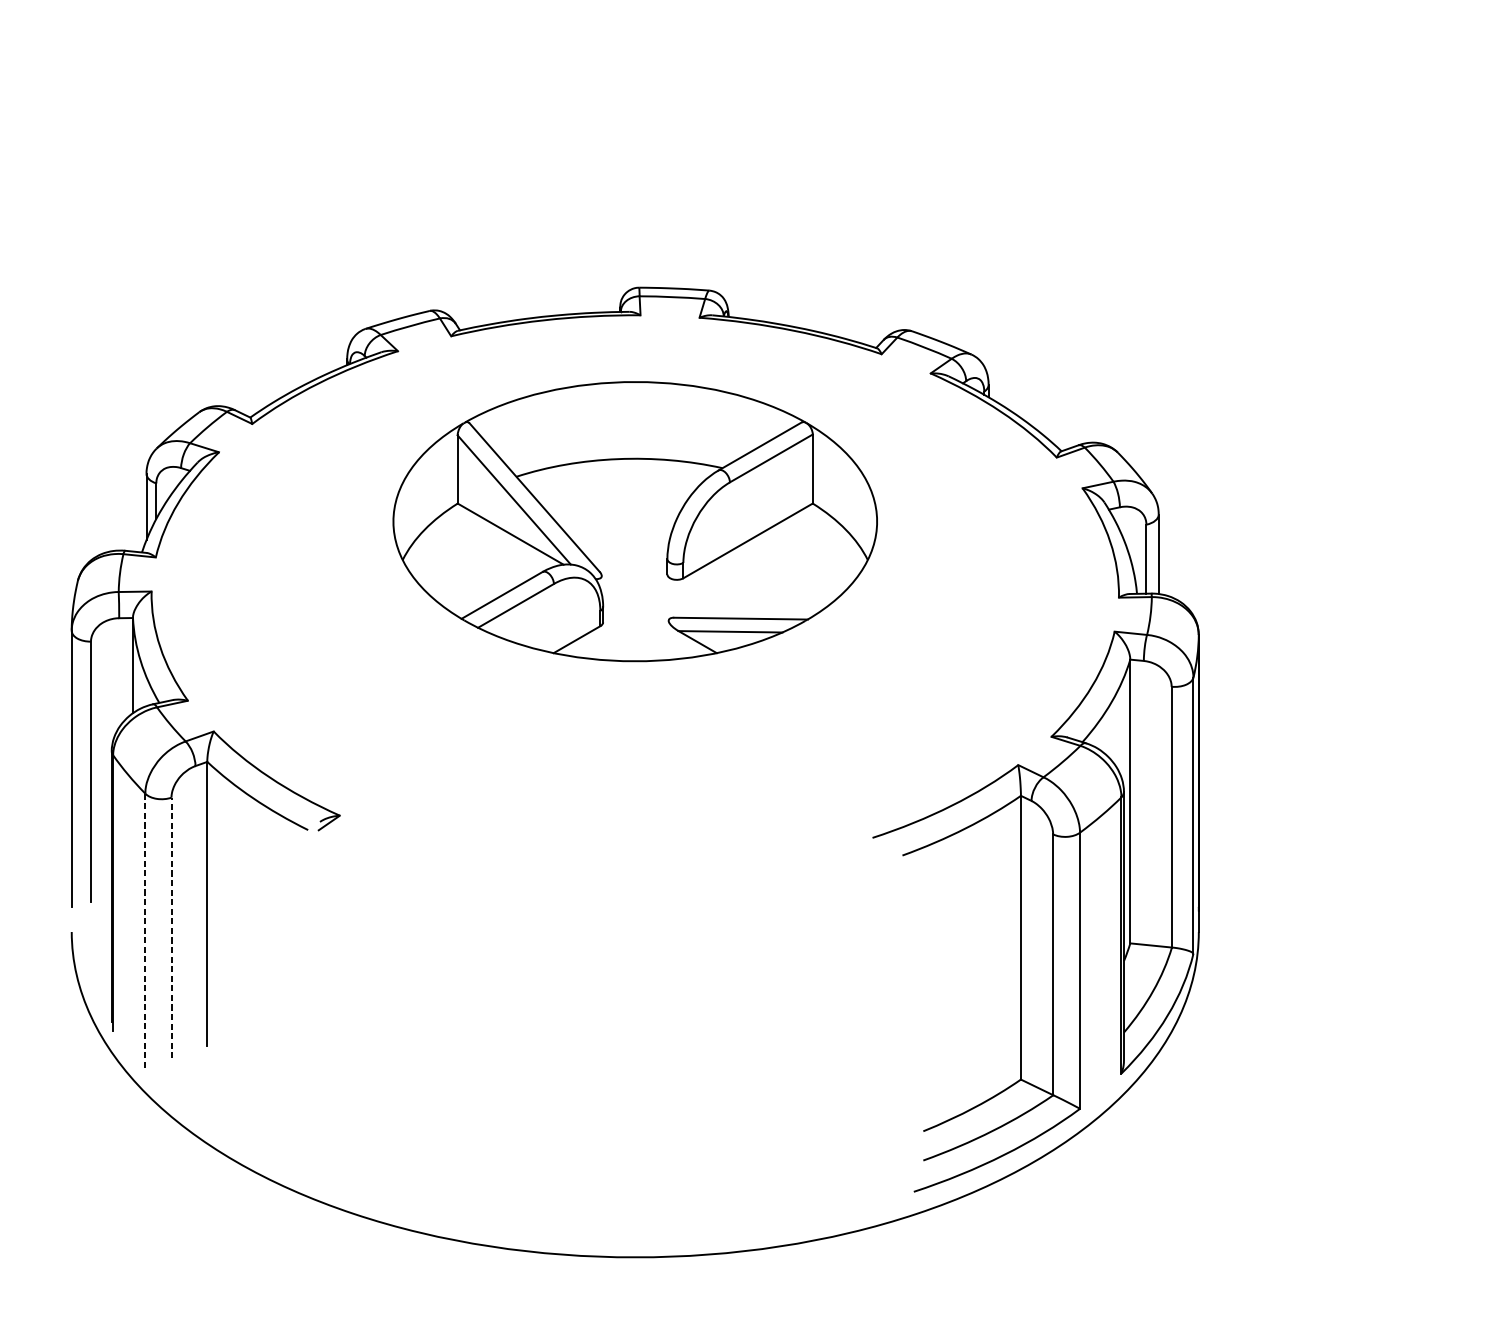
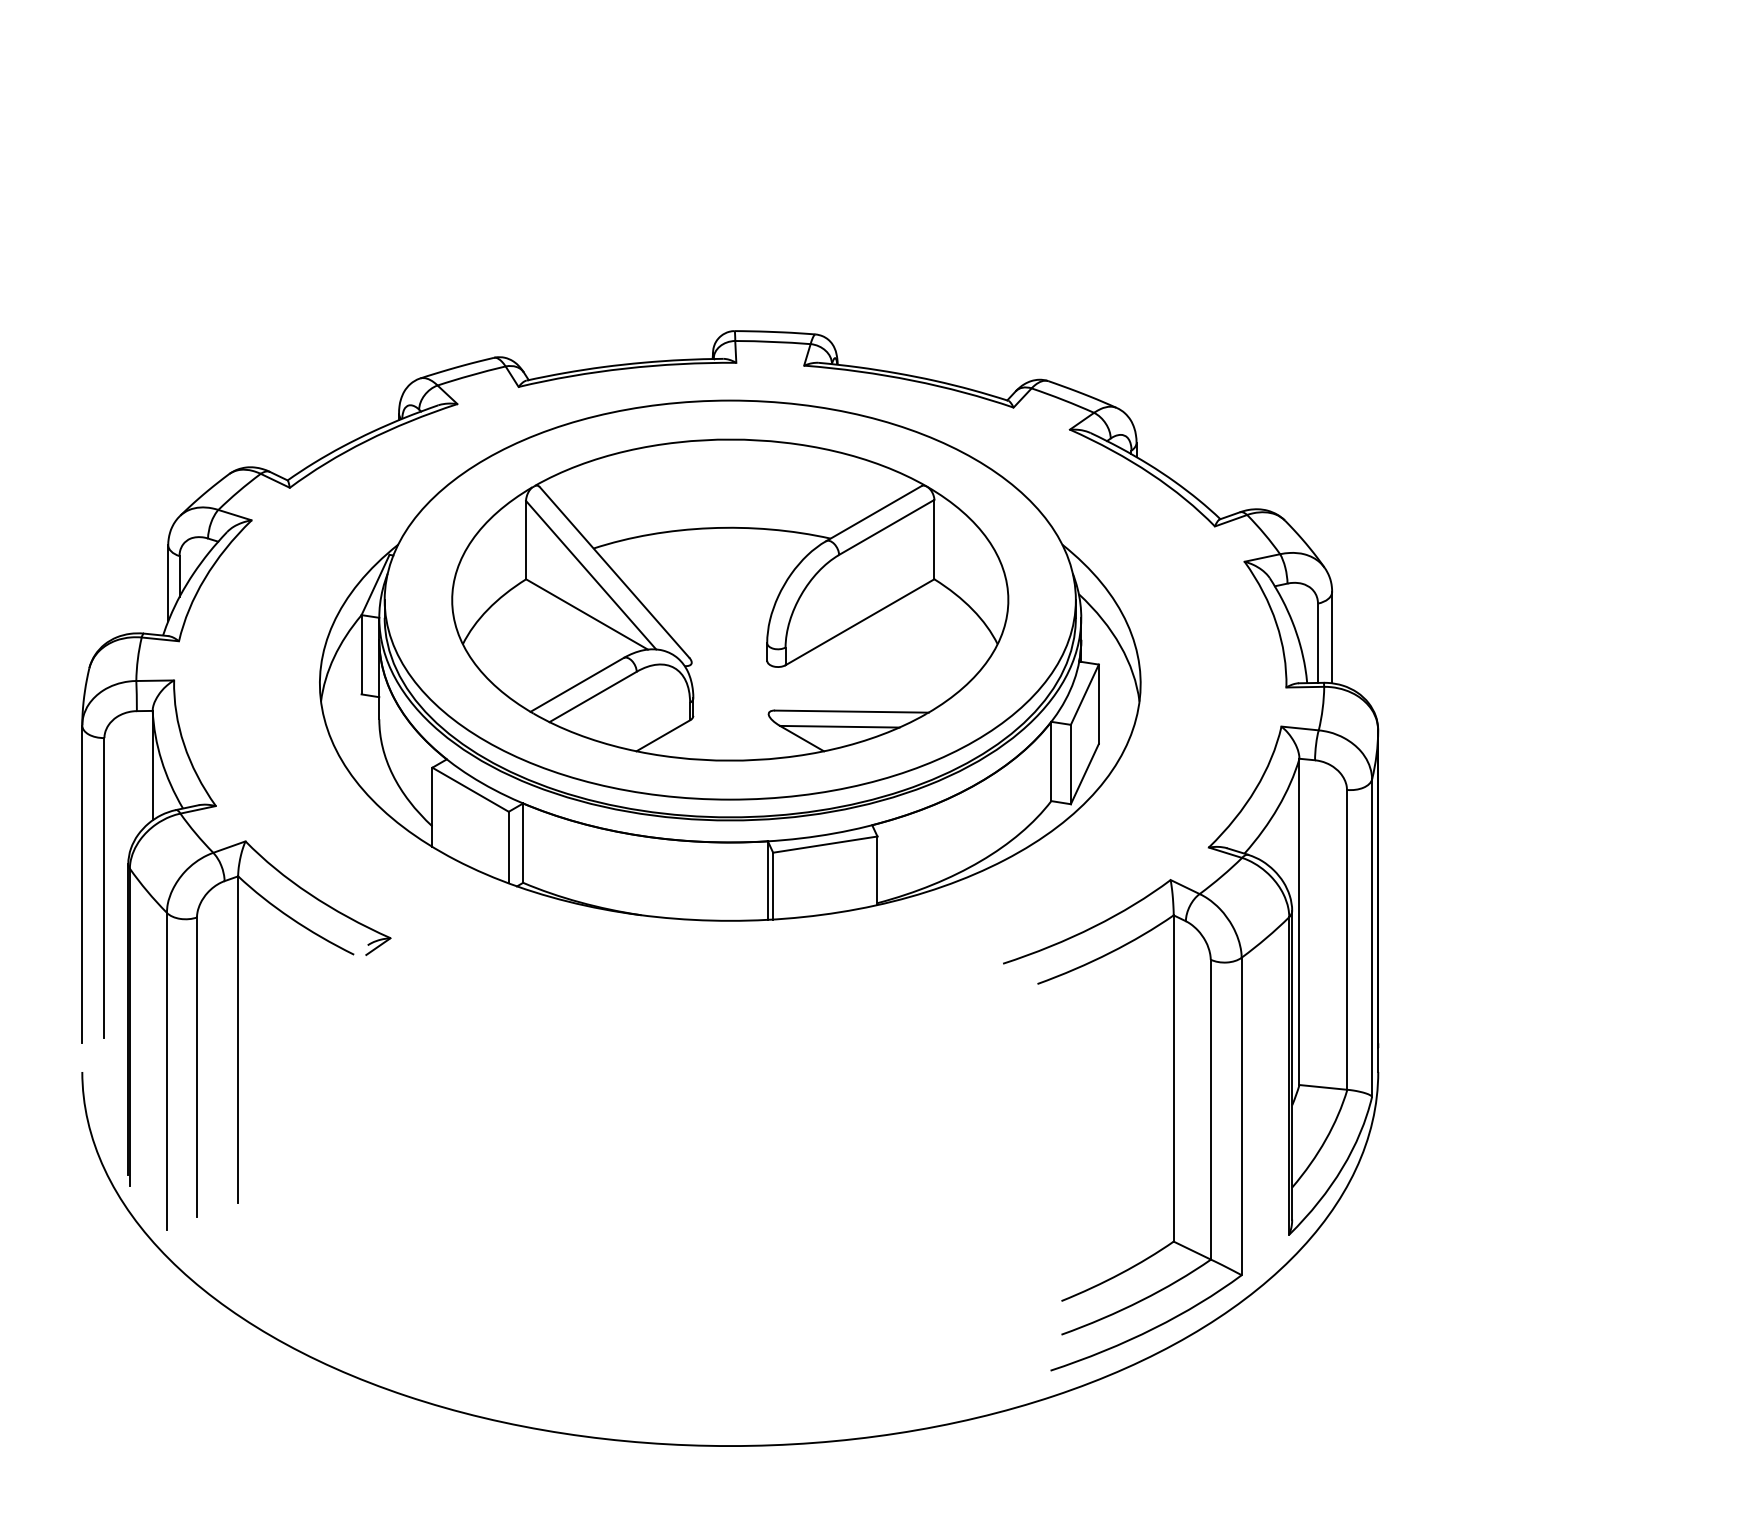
part: (635, 574) -> (730, 660), added
line: (171, 928) -> (197, 1067), dashed -> solid
line: (144, 931) -> (166, 1071), dashed -> solid

